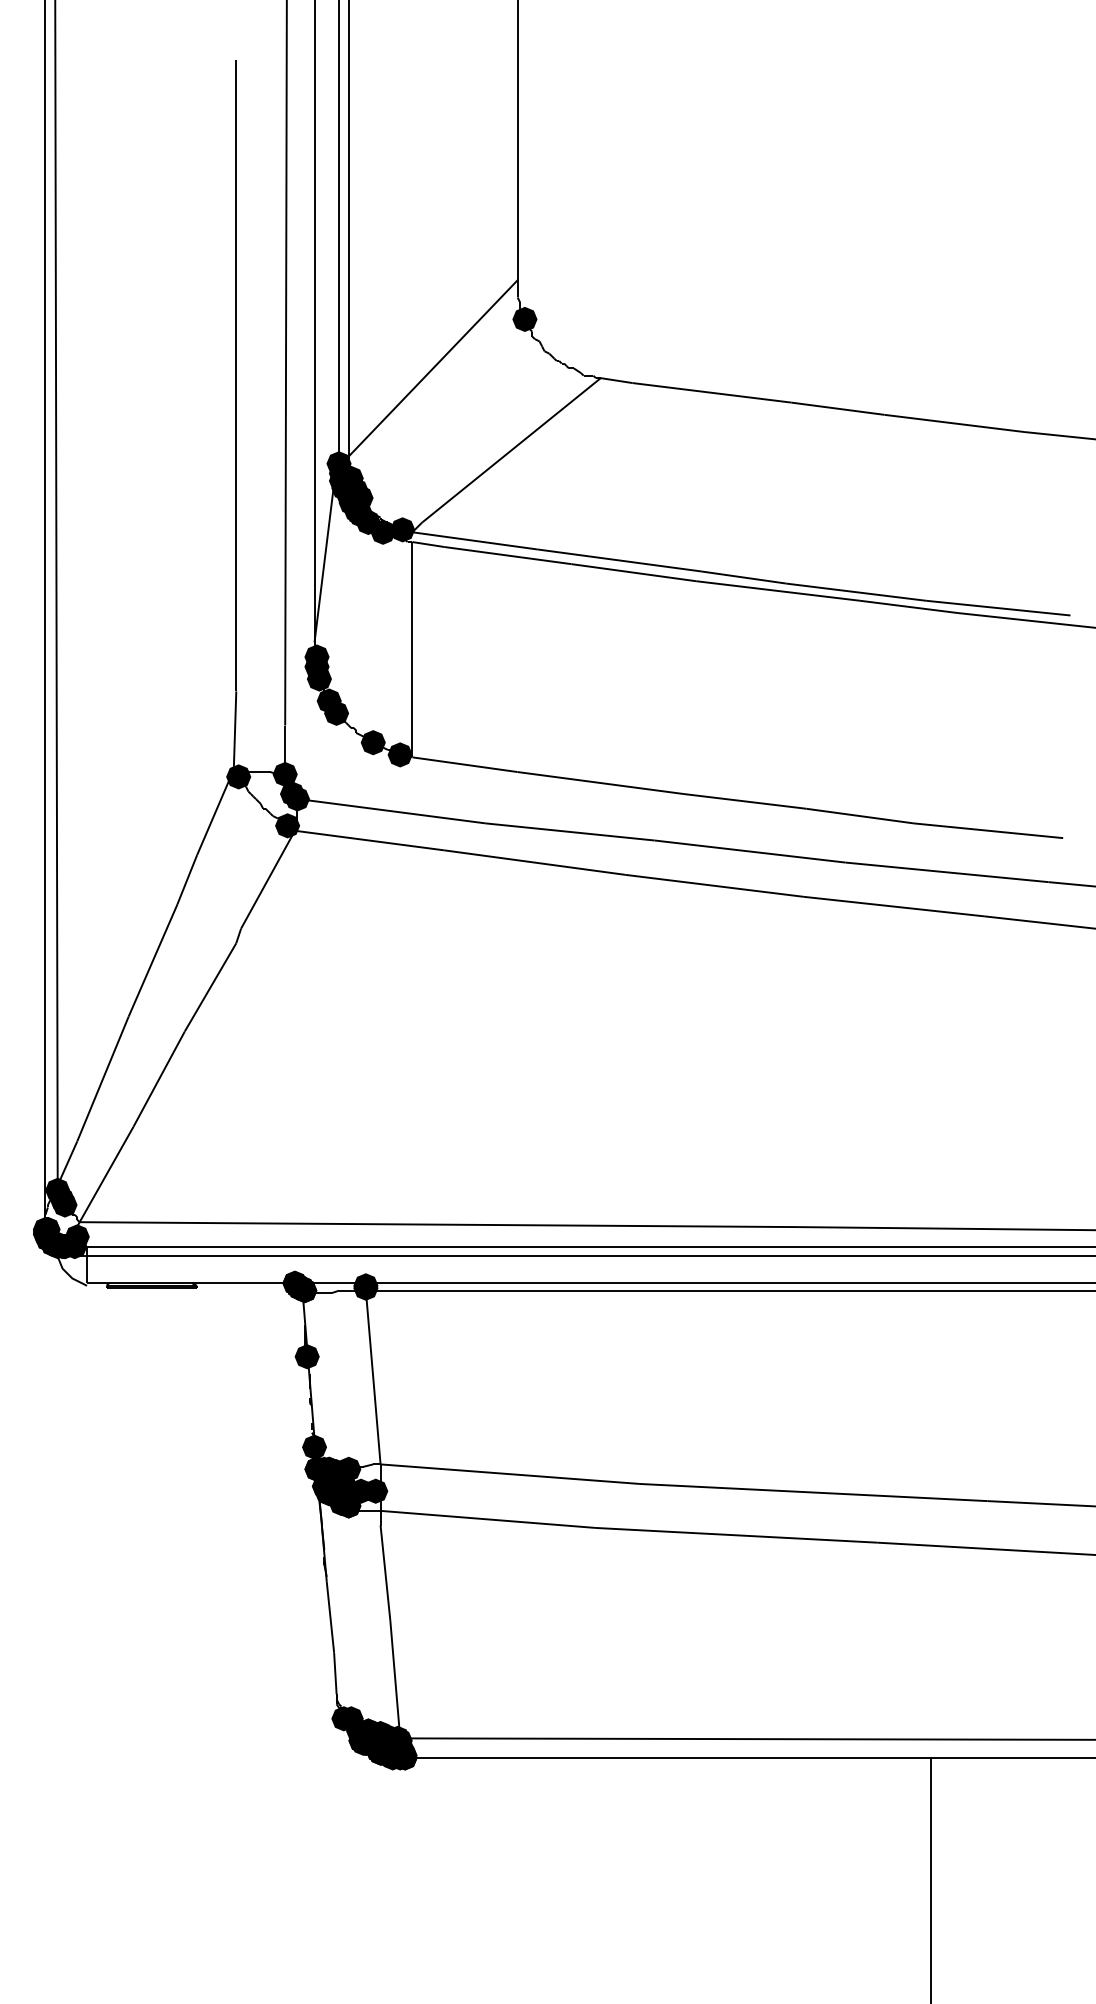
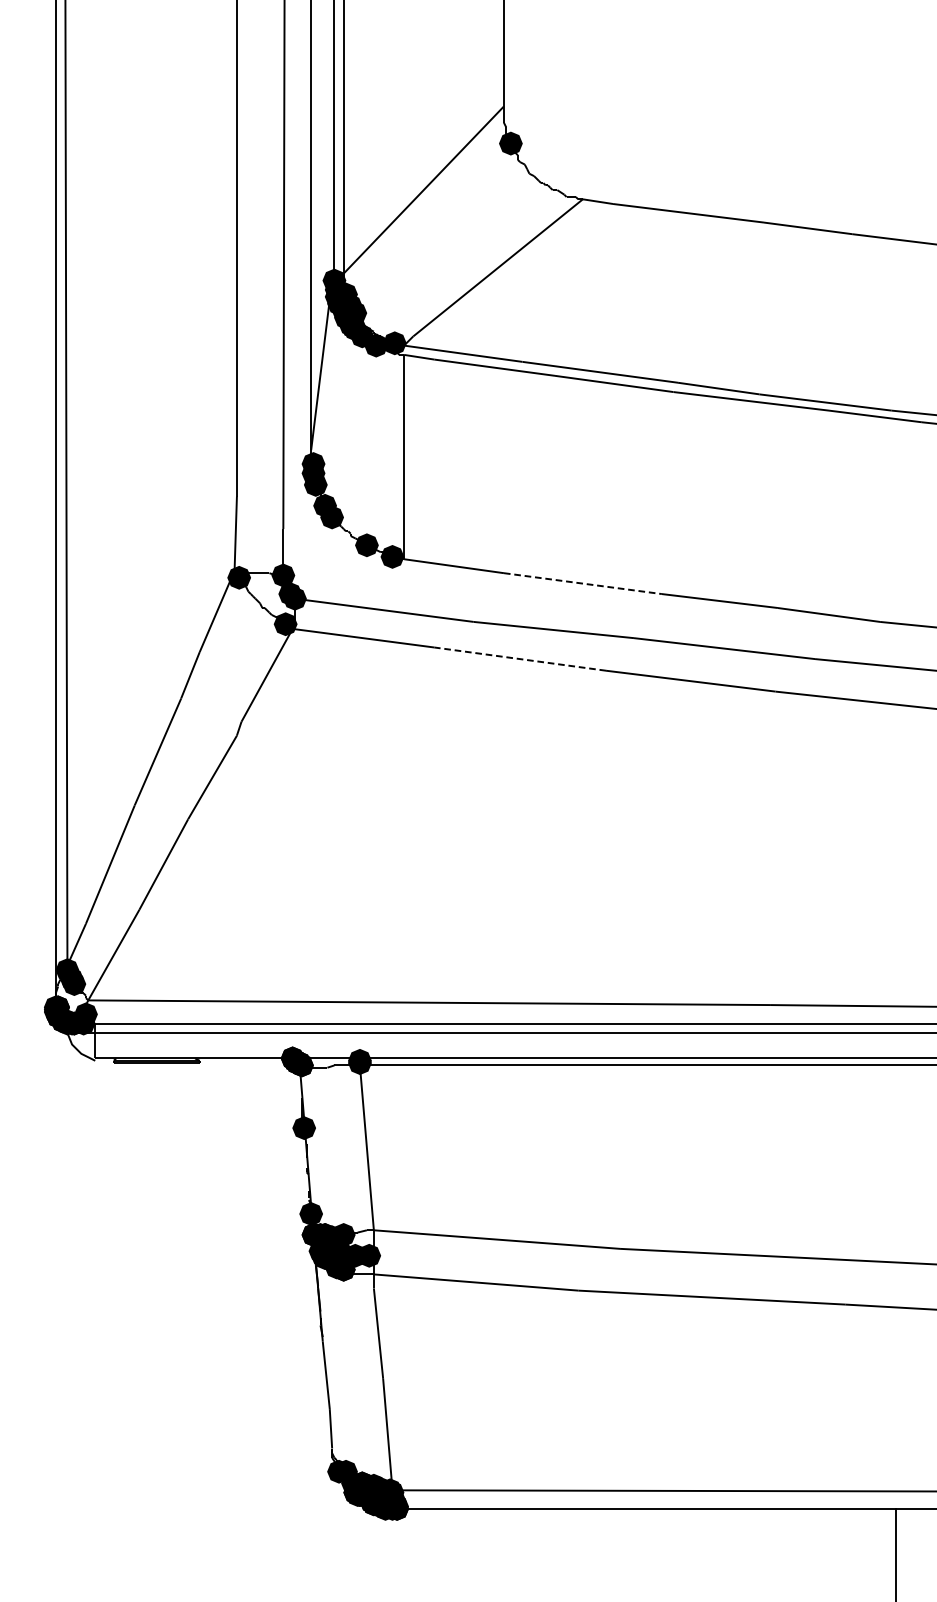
line: (600, 783) -> (582, 584), solid -> dashed
line: (534, 862) -> (519, 659), solid -> dashed

